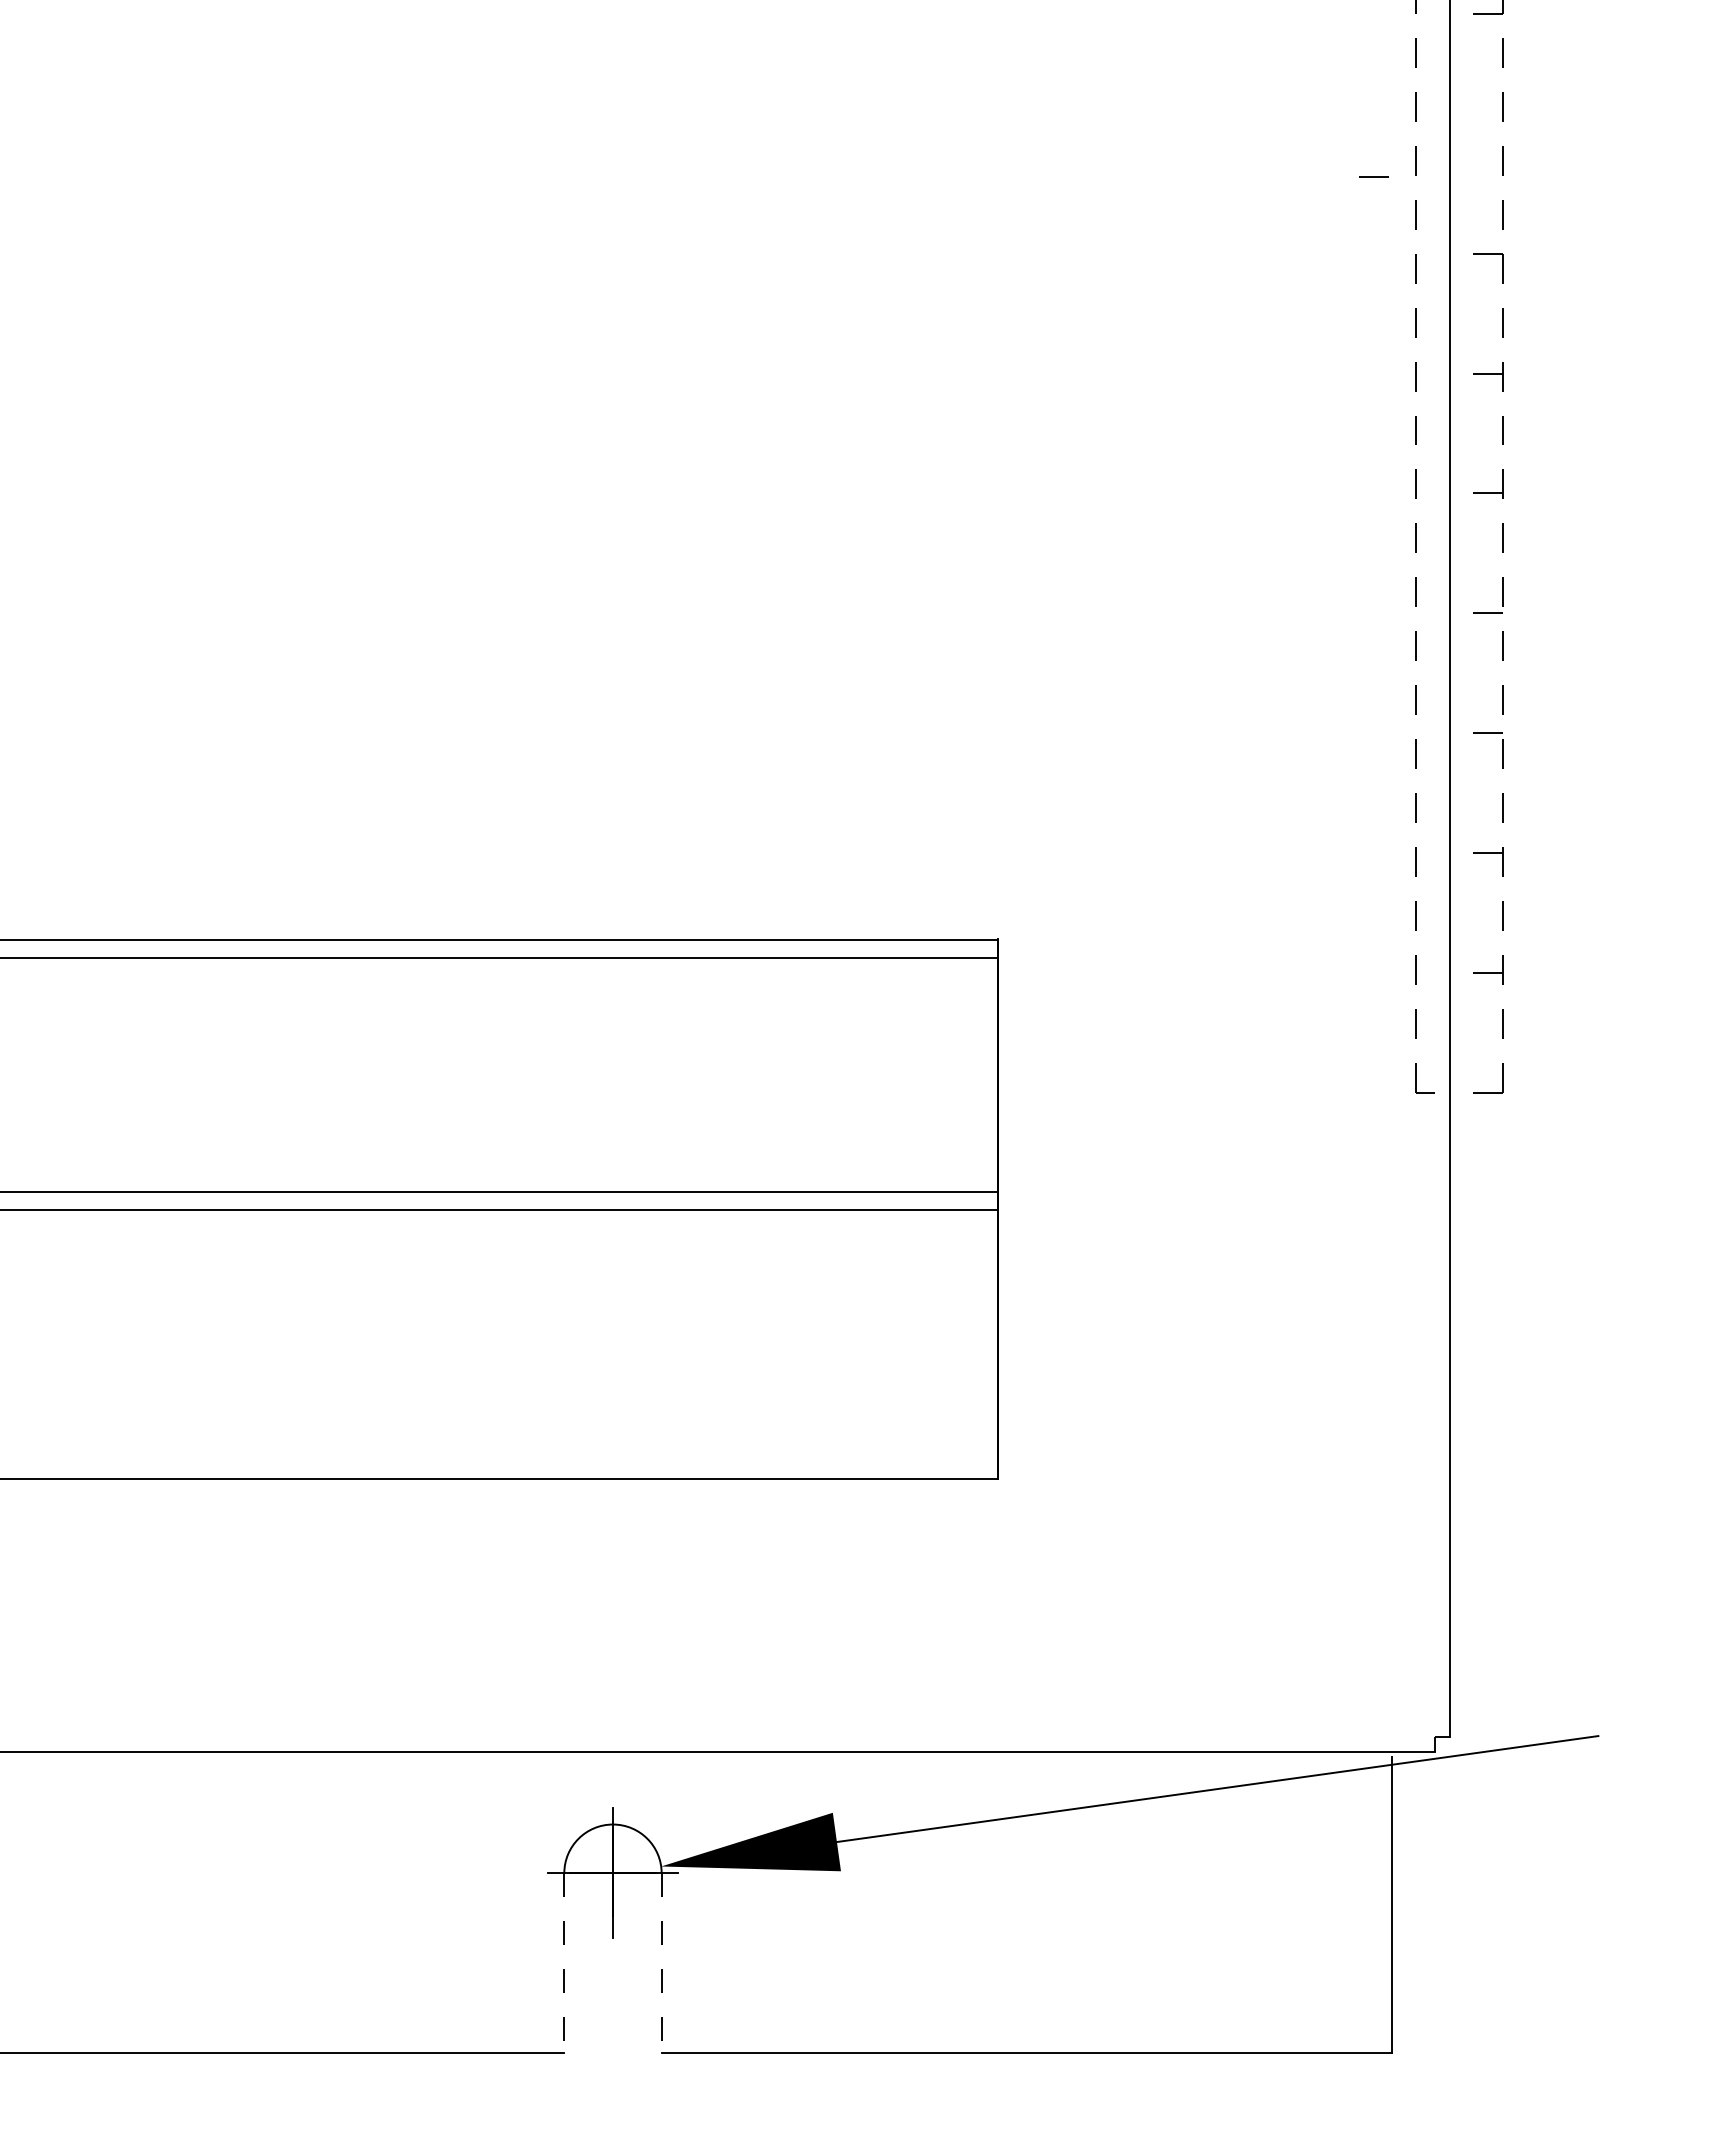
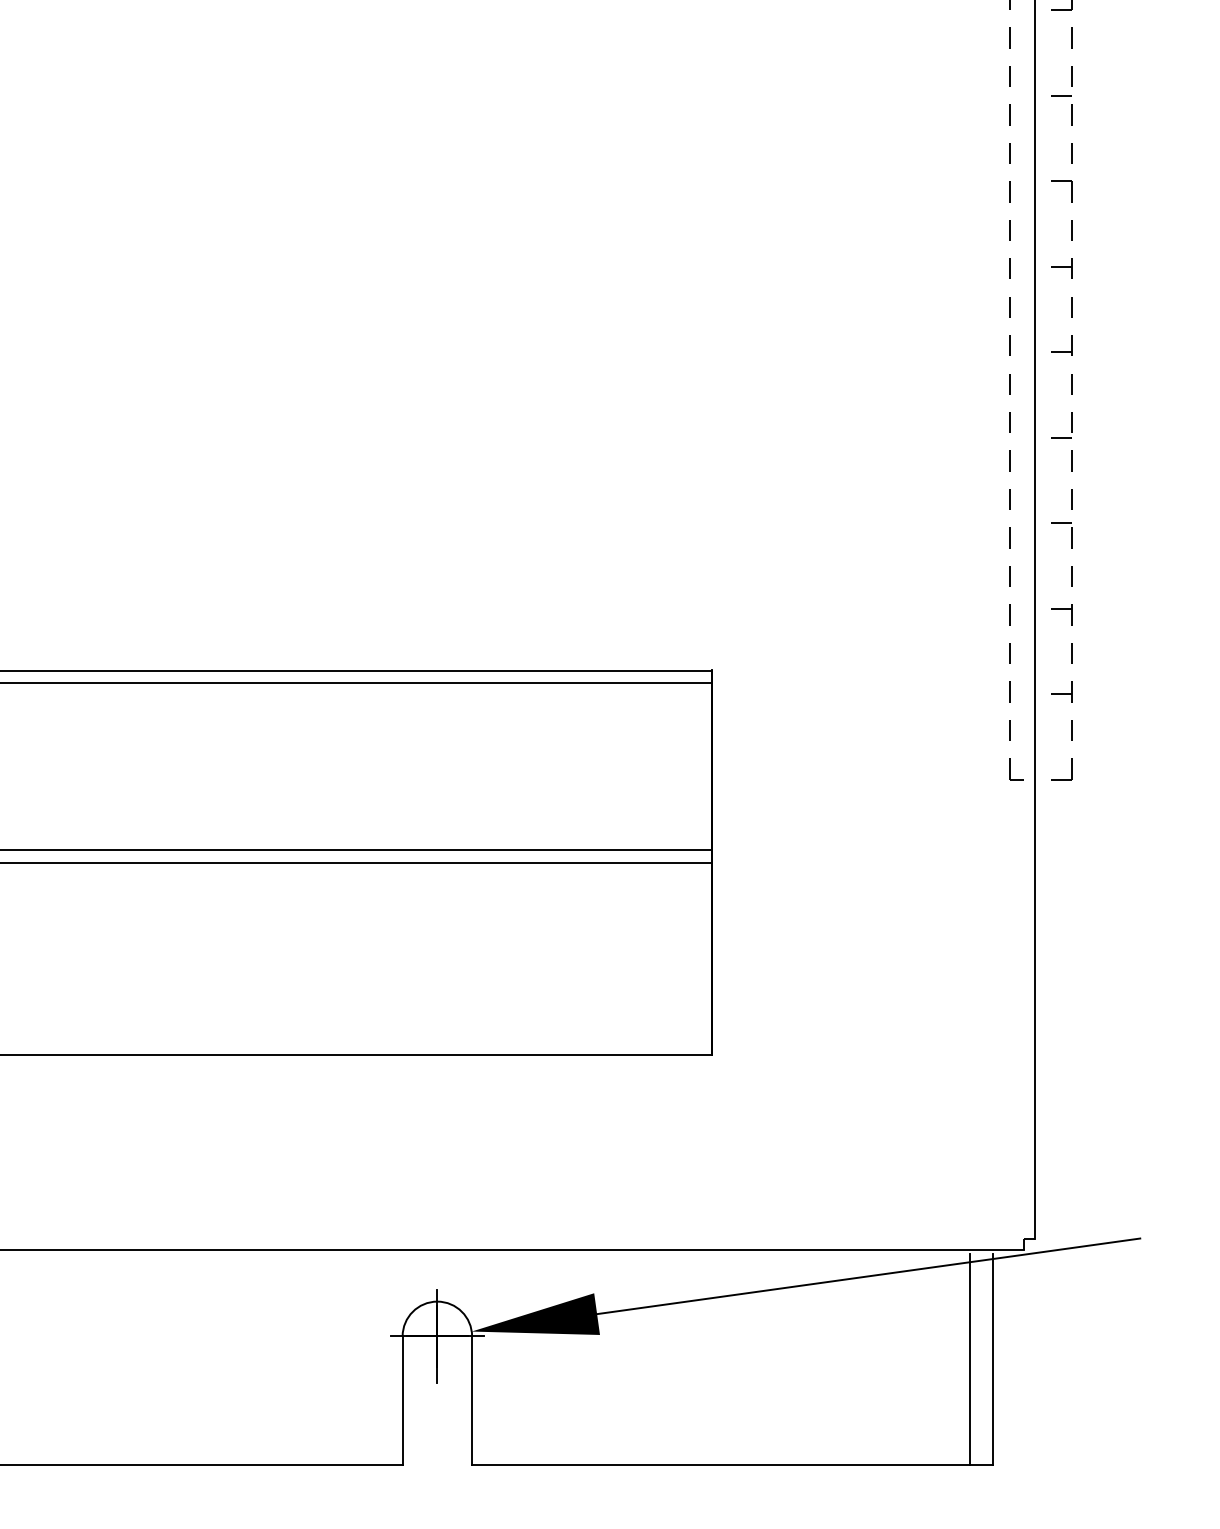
line: (1373, 176) -> (1061, 95), moved
line: (1360, 1905) -> (970, 1359), added
line: (564, 1963) -> (402, 1400), dashed -> solid
line: (661, 1963) -> (471, 1400), dashed -> solid

